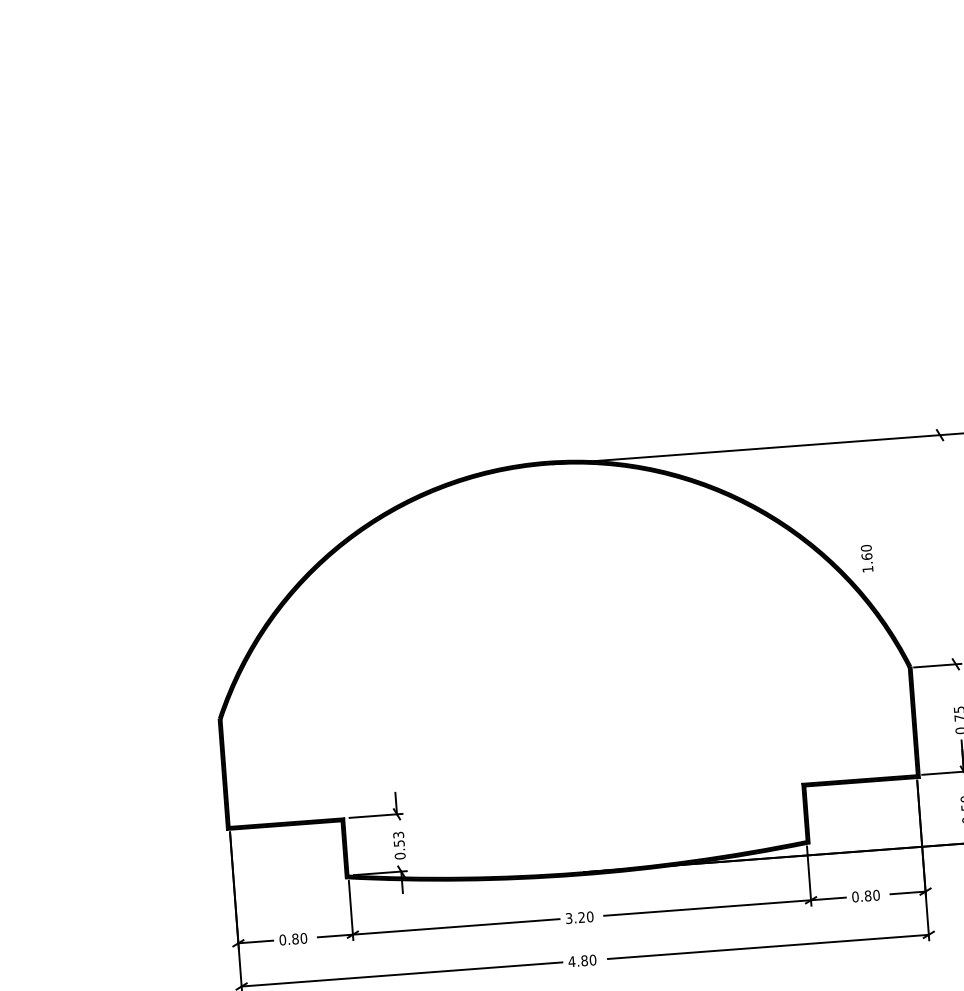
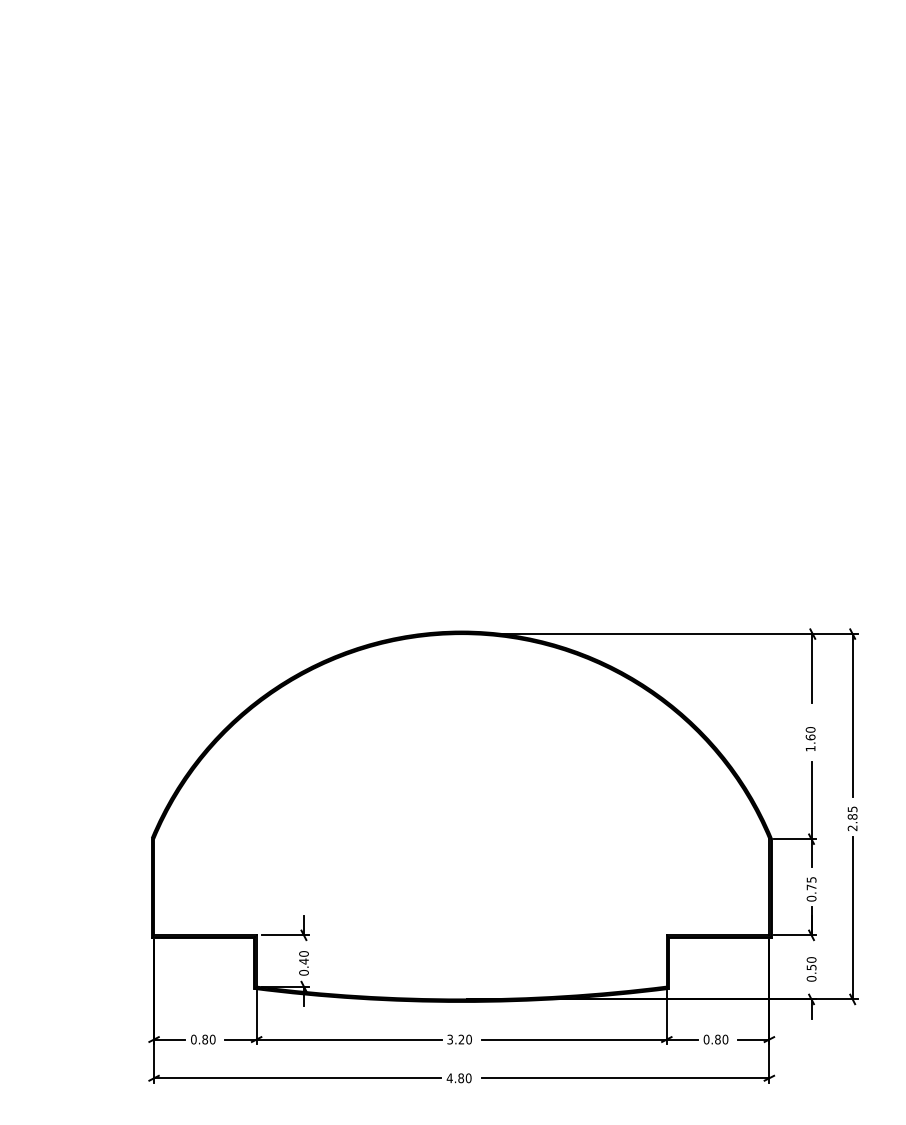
line: (941, 473) -> (811, 668), added
text: (867, 559) -> (810, 739), moved
line: (953, 636) -> (811, 814), added
text: (398, 839) -> (303, 957), 0.53 -> 0.40

